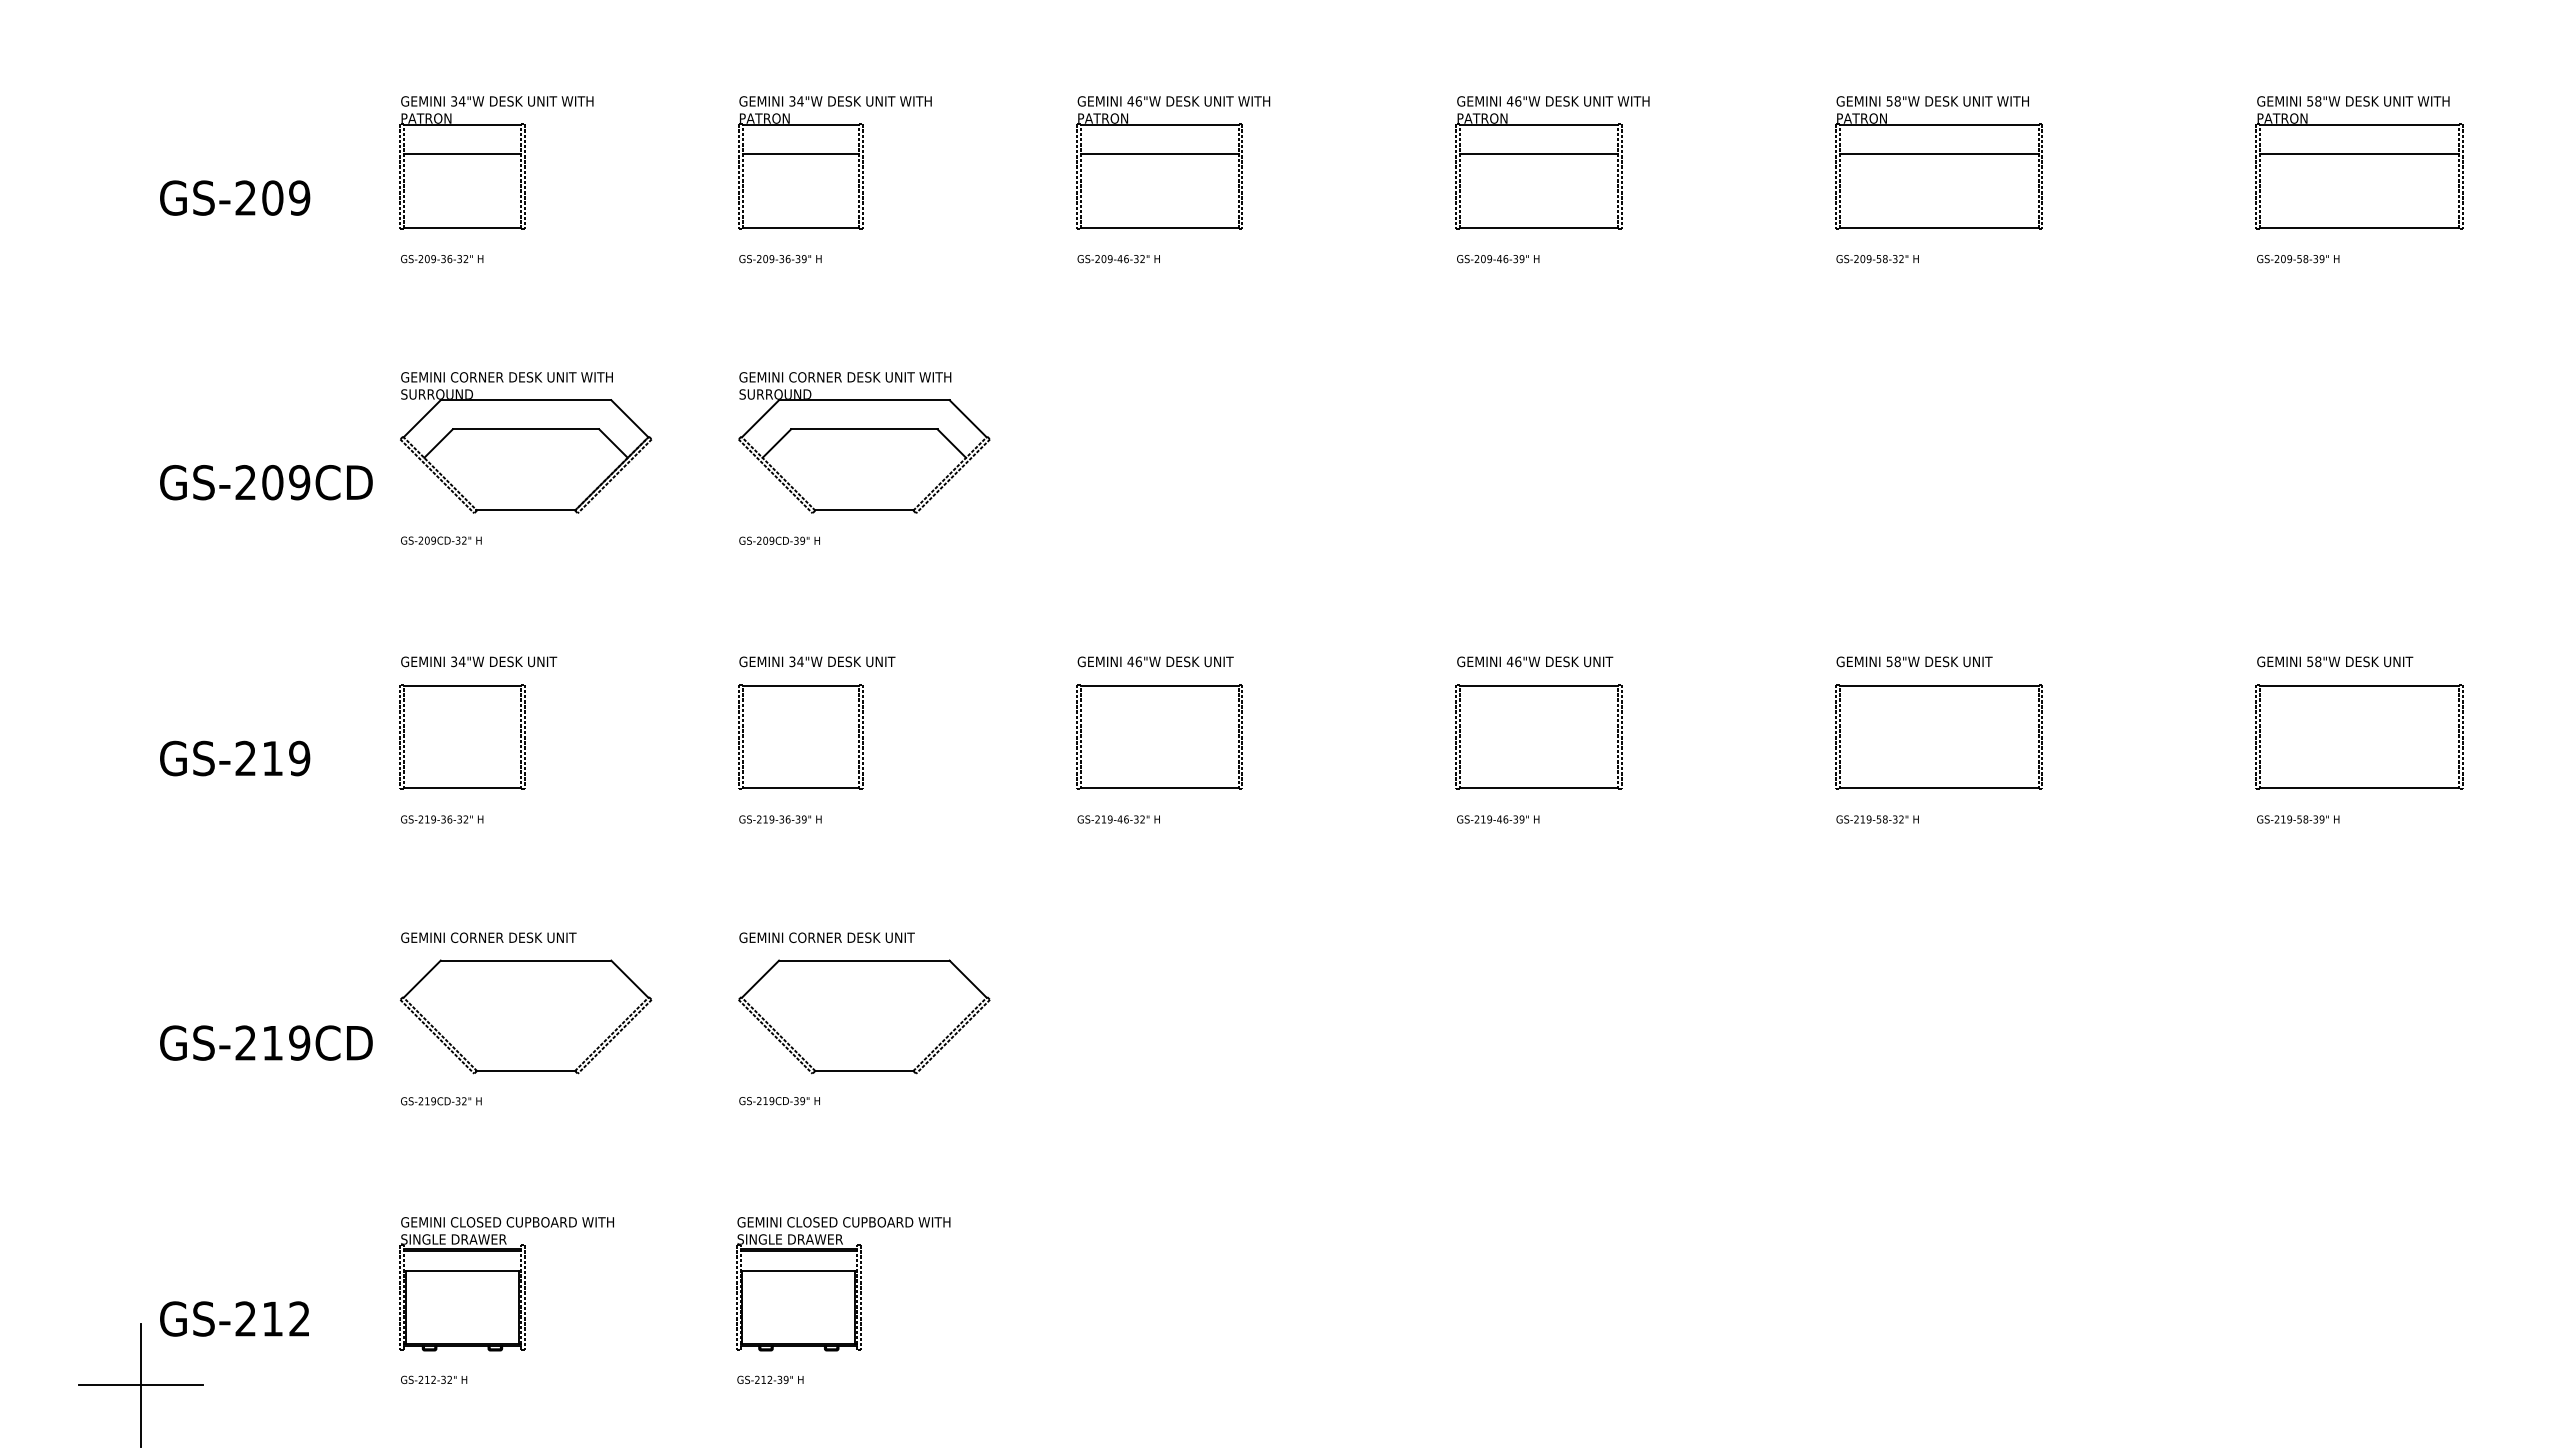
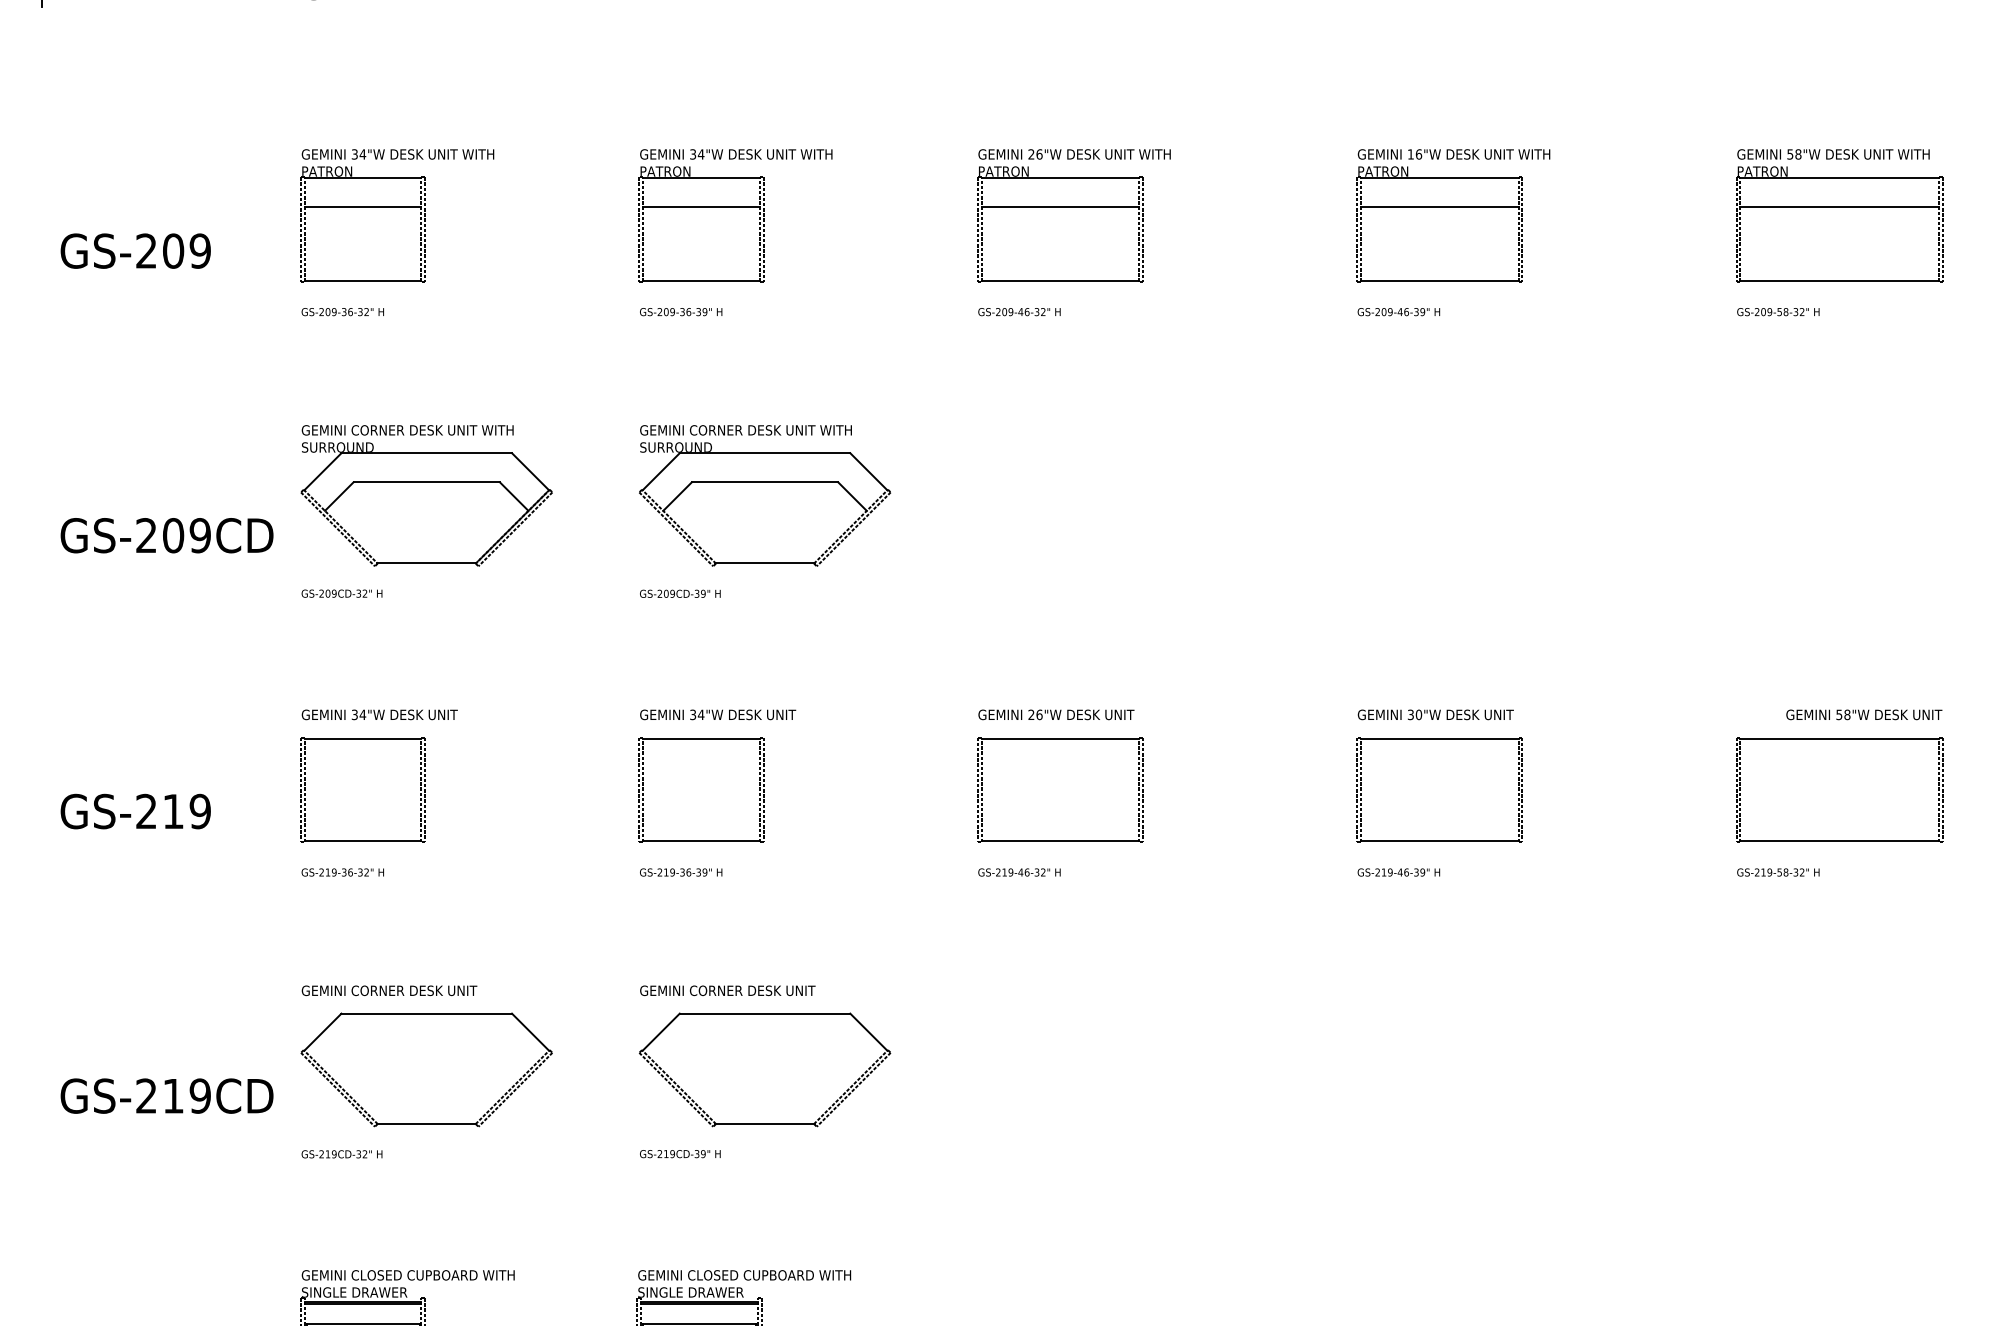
text: (1130, 101) -> (1031, 154), 46"W -> 26"W
text: (1509, 101) -> (1410, 154), 46"W -> 16"W
text: (1130, 661) -> (1031, 714), 46"W -> 26"W
text: (1513, 661) -> (1414, 714), 46"W -> 30"W
text: (1914, 661) -> (1864, 714), moved

